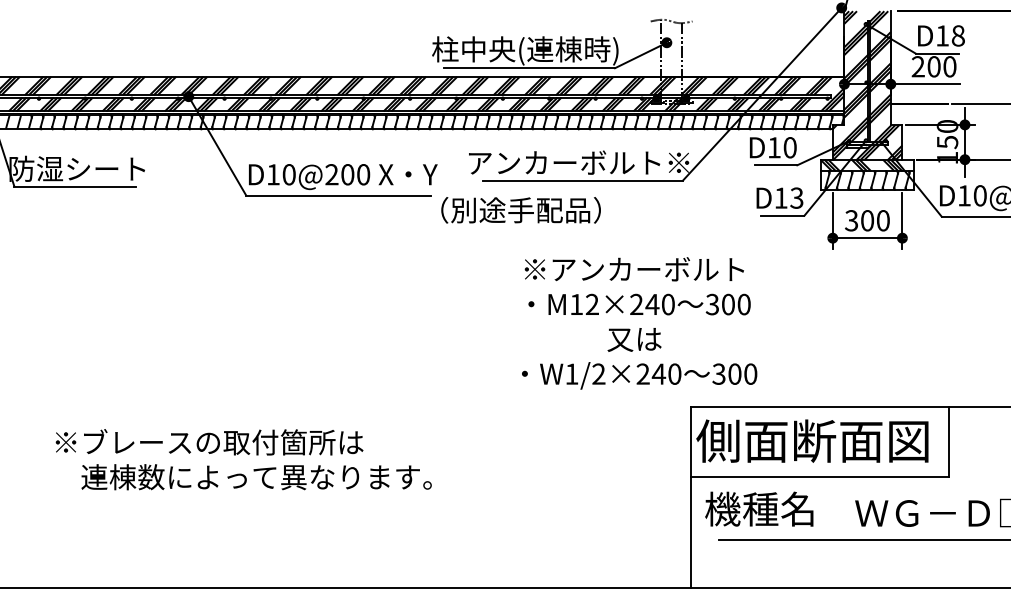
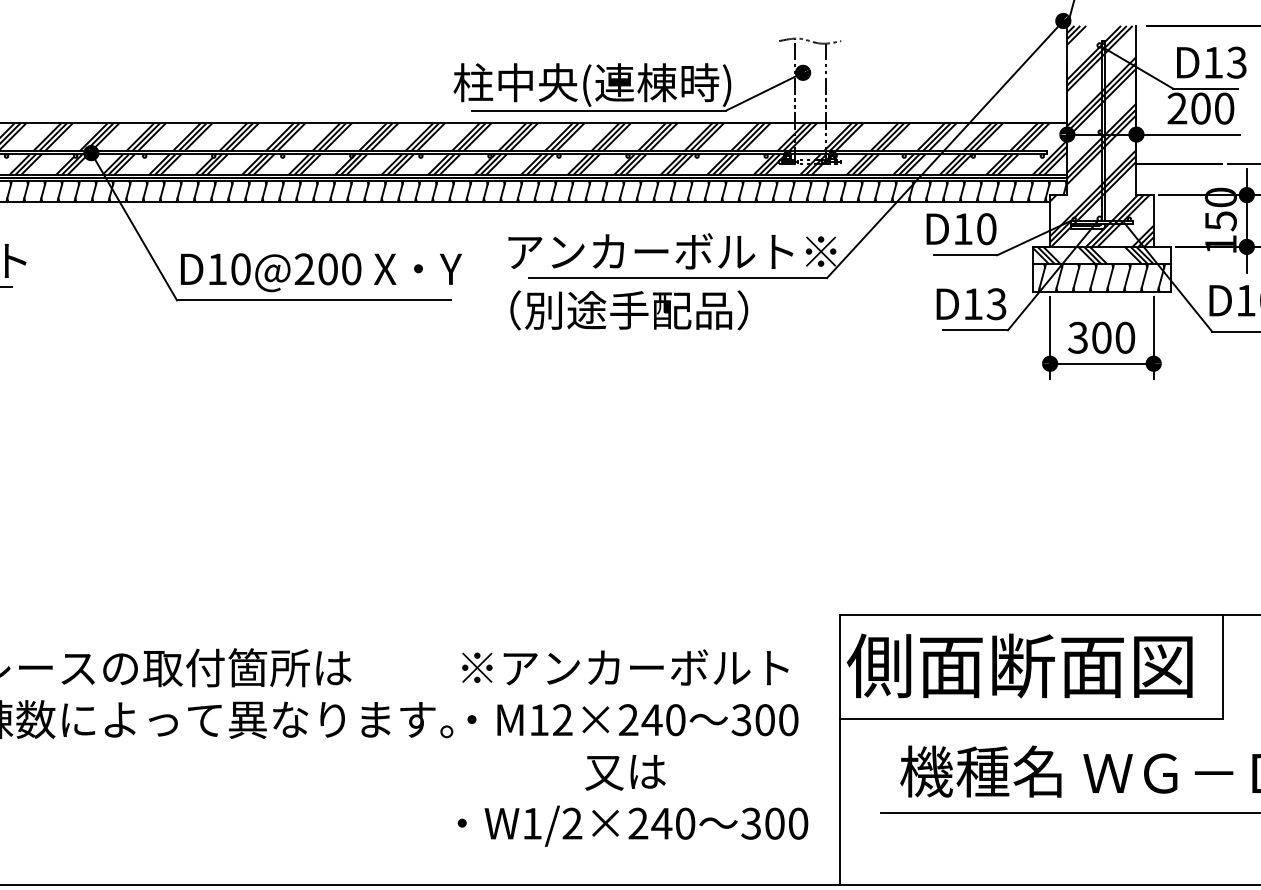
text: (957, 35) -> (1235, 62), D18 -> D13
text: (520, 210) -> (628, 310), moved
text: (639, 323) -> (632, 748), moved
text: (759, 508) -> (981, 770), moved

